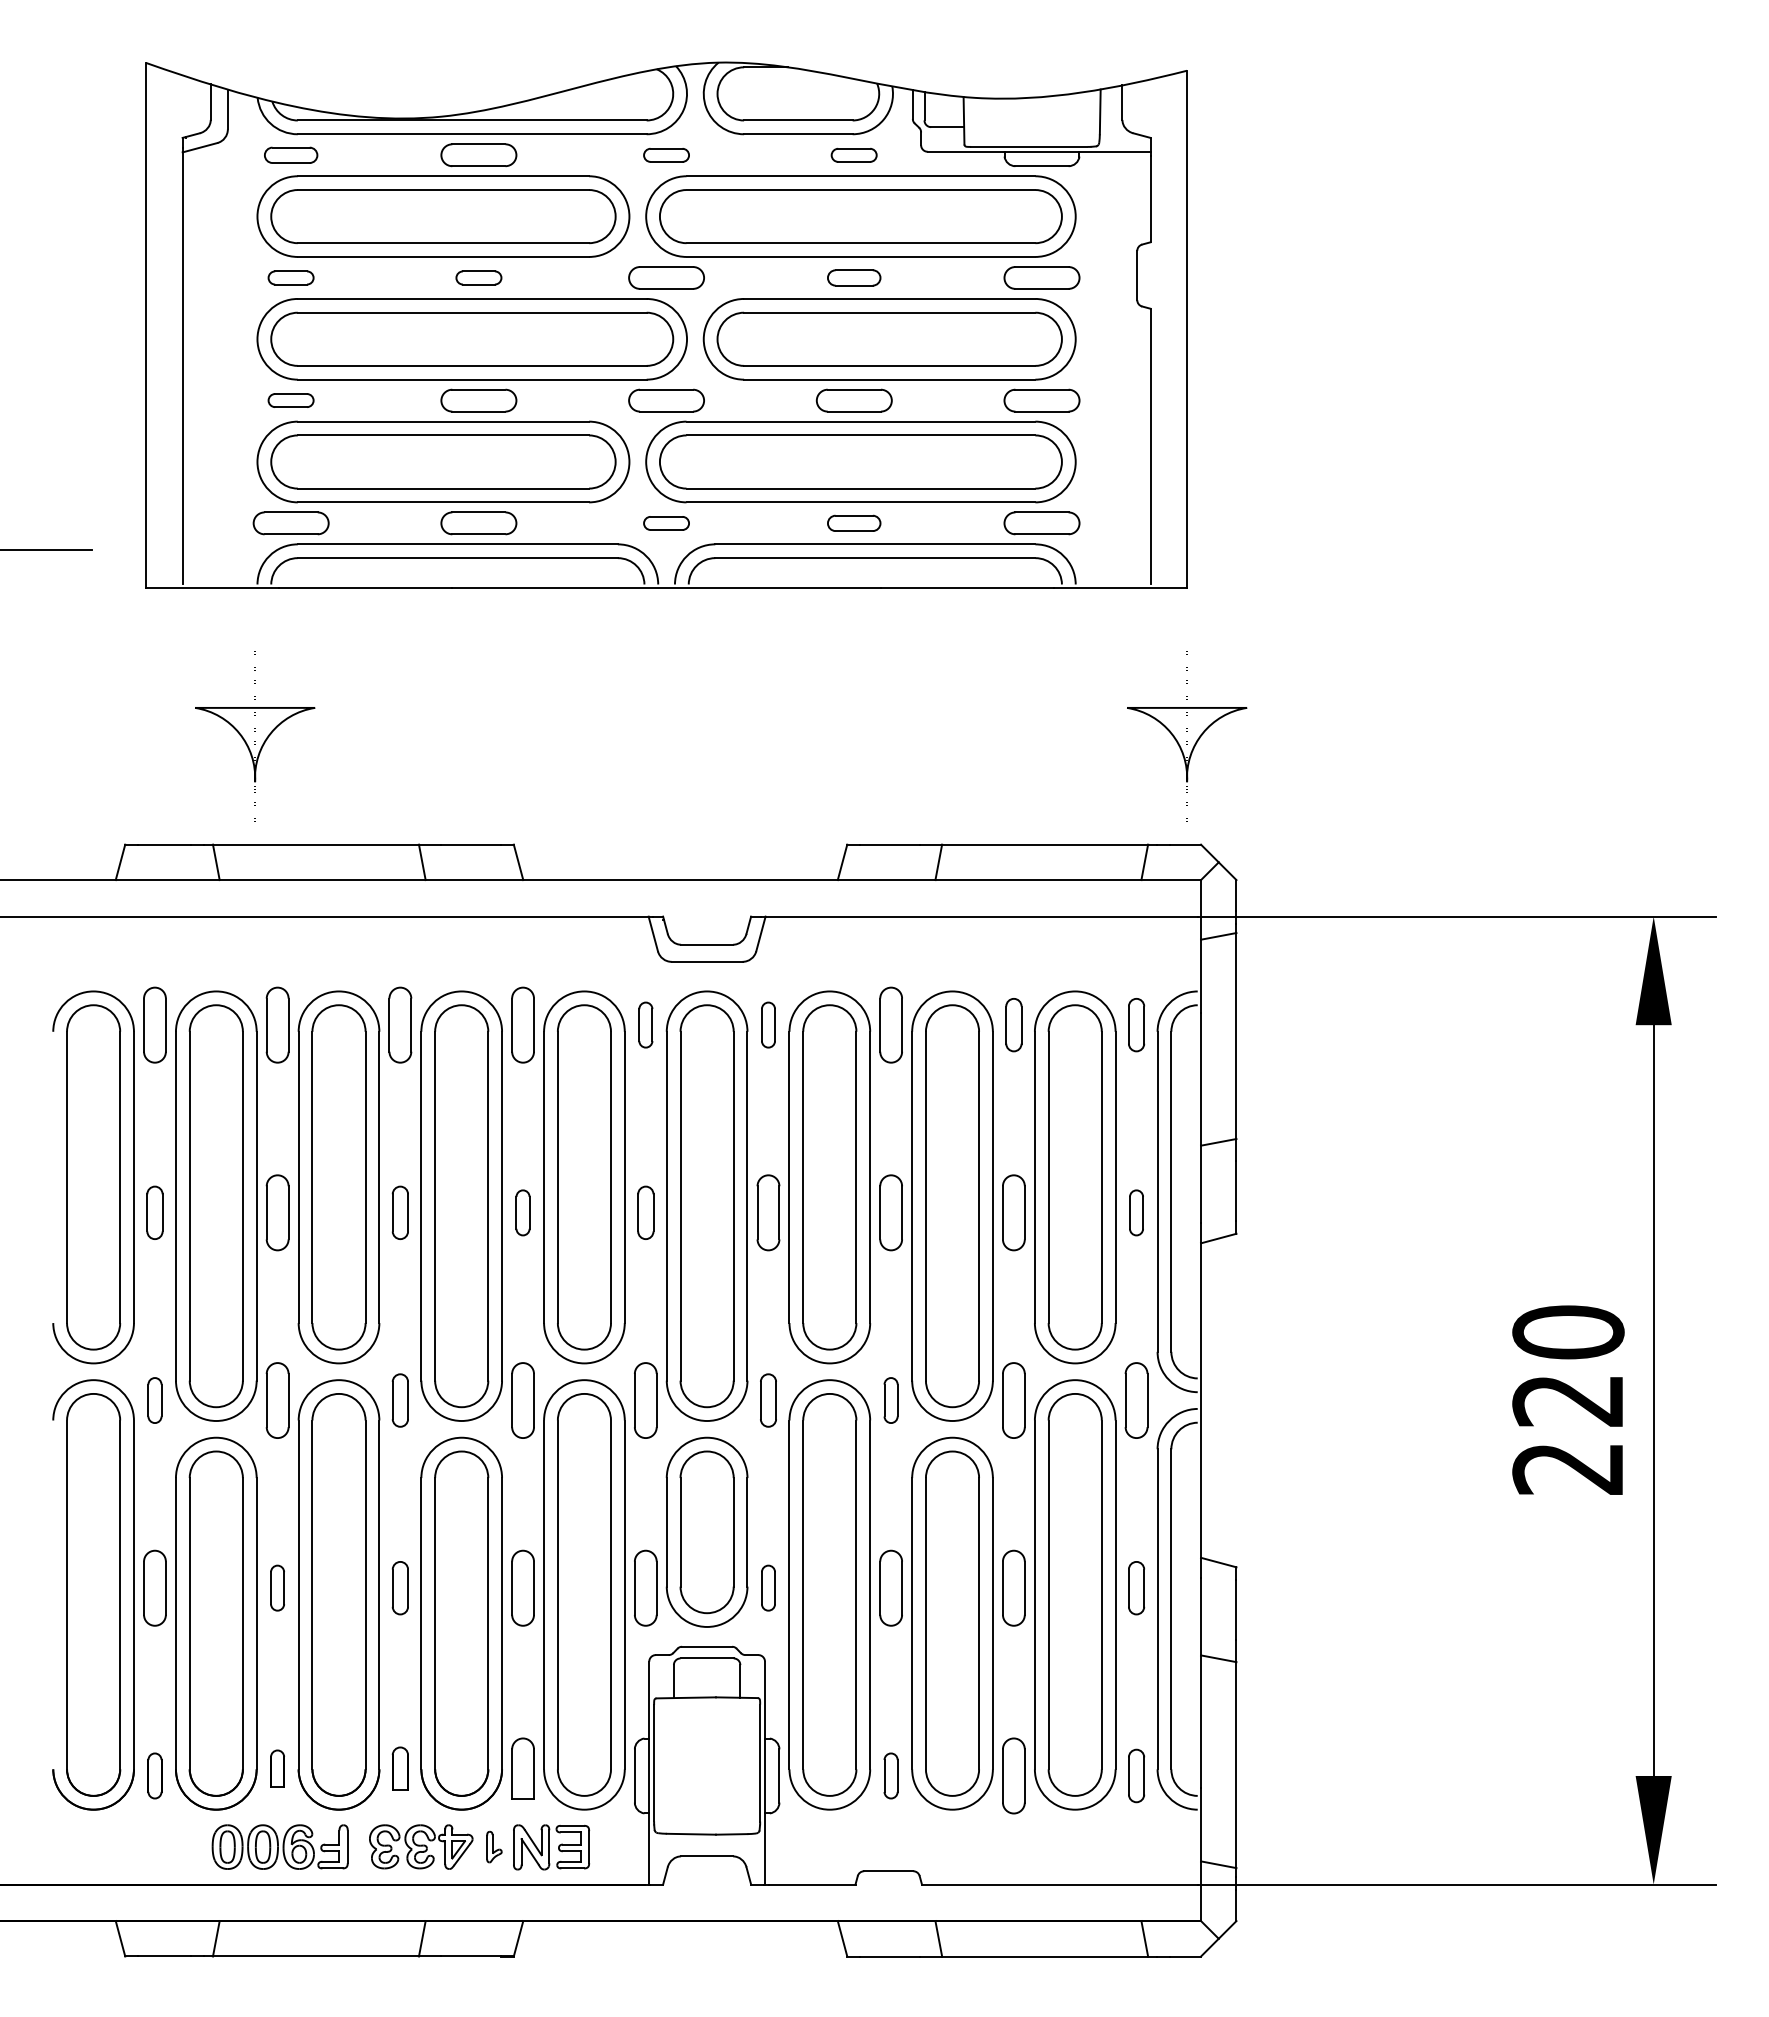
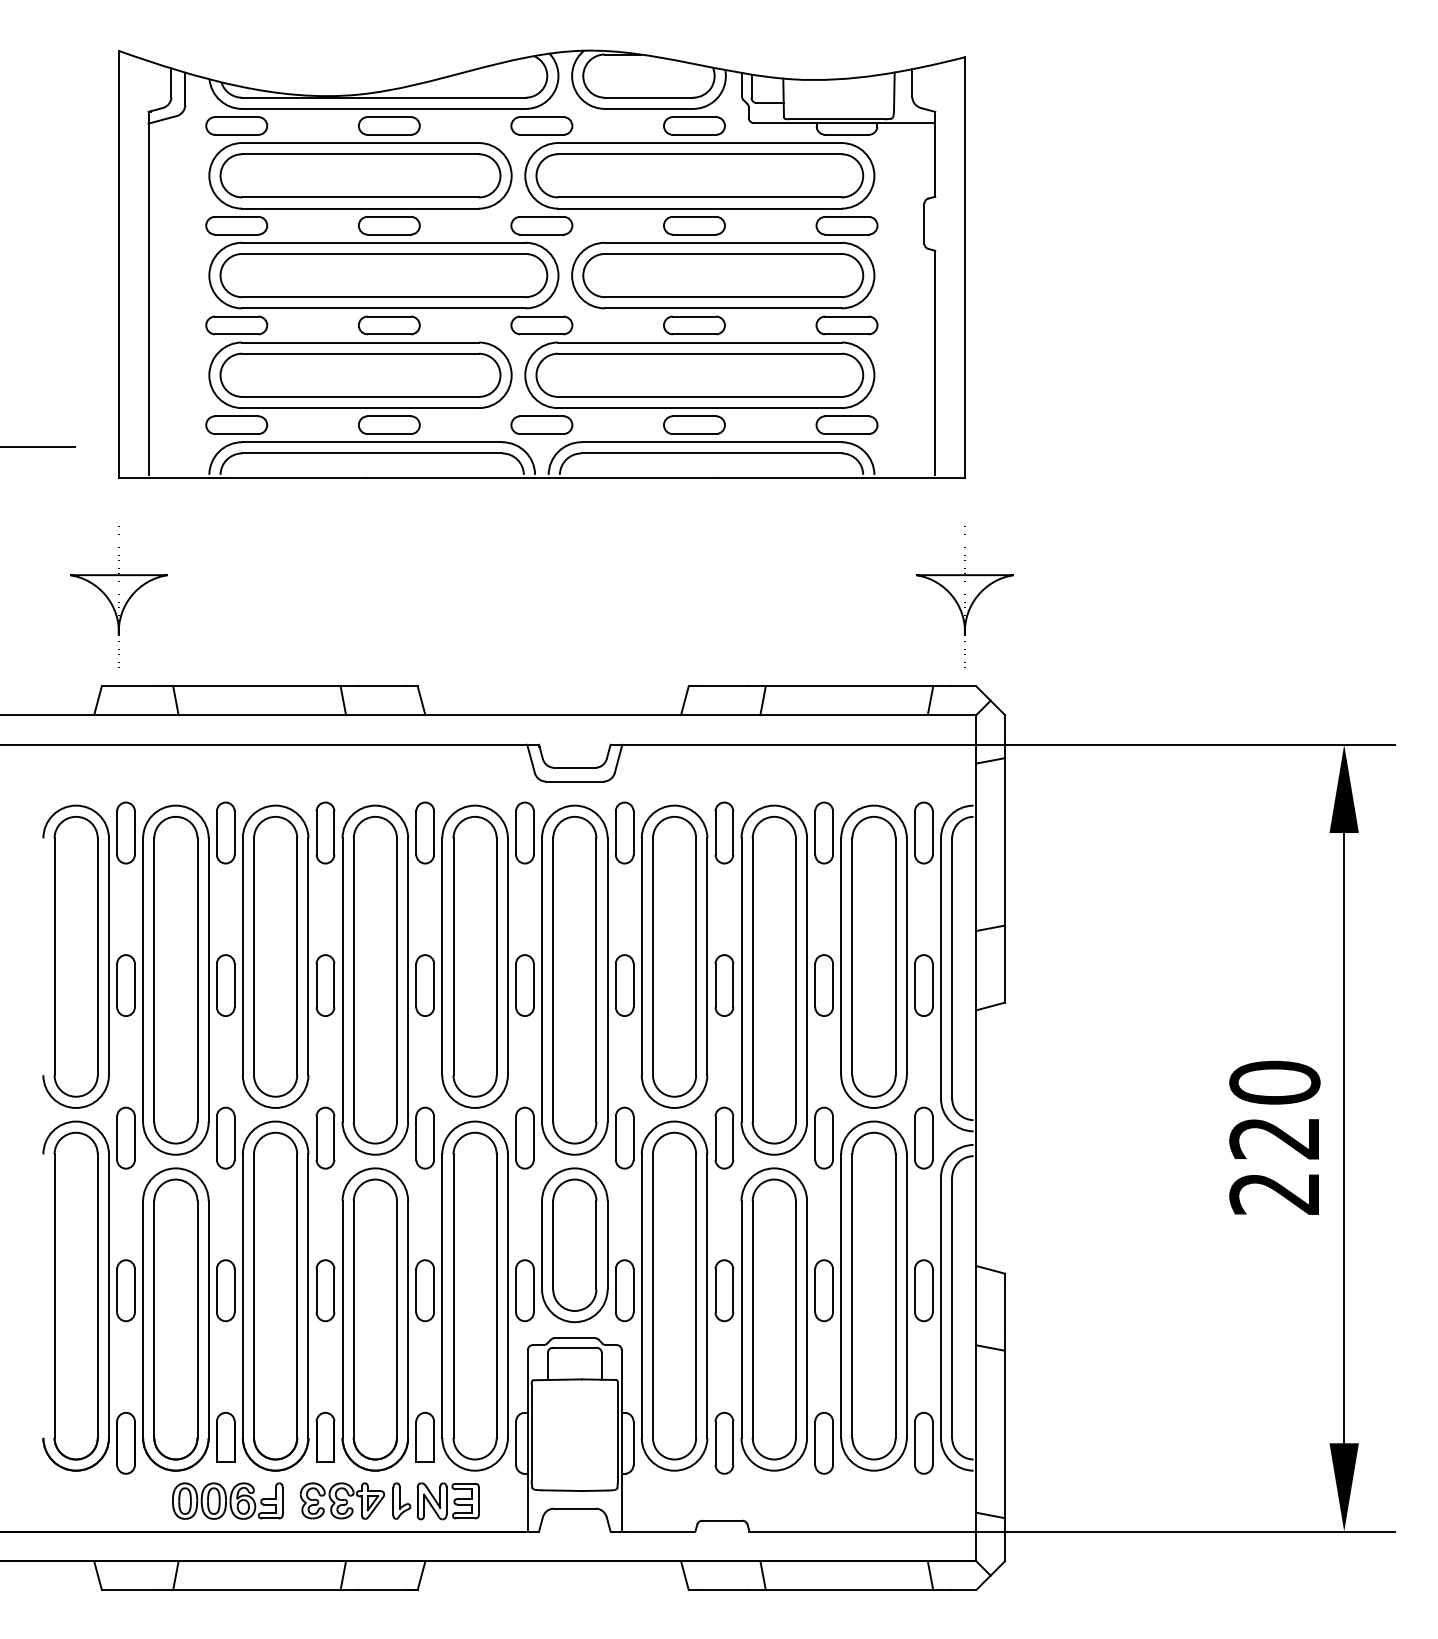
part: (290, 155) -> (236, 126), size x1.43
part: (666, 155) -> (541, 126), size x1.67
part: (853, 155) -> (693, 126), size x1.67
part: (290, 277) -> (236, 225), size x1.67
part: (478, 277) -> (389, 225), size x1.67
part: (853, 277) -> (693, 225), size x1.43
part: (290, 400) -> (236, 325), size x1.67
part: (666, 523) -> (541, 425), size x1.67
part: (853, 523) -> (693, 425), size x1.43
part: (255, 736) -> (119, 598), moved
part: (645, 1024) -> (524, 832), size x1.67
part: (768, 1024) -> (624, 832), size x1.67
part: (1013, 1024) -> (823, 832), size x1.43
part: (1136, 1024) -> (923, 832), size x1.43
part: (154, 1212) -> (125, 985), size x1.43
part: (400, 1212) -> (325, 985), size x1.43
part: (522, 1212) -> (424, 985), size x1.67
part: (645, 1212) -> (524, 985), size x1.43
part: (1136, 1212) -> (923, 985), size x1.67
part: (154, 1400) -> (125, 1138), size x1.67
part: (400, 1400) -> (325, 1138), size x1.43
part: (768, 1400) -> (624, 1138), size x1.43
part: (890, 1400) -> (723, 1138), size x1.67
part: (277, 1587) -> (225, 1290), size x1.67
part: (400, 1587) -> (325, 1290), size x1.43
part: (768, 1587) -> (624, 1290), size x1.67
part: (1136, 1587) -> (923, 1290), size x1.43
part: (277, 1768) -> (225, 1437), size x1.67
part: (400, 1768) -> (325, 1437), size x1.43
part: (154, 1775) -> (125, 1442), size x1.67
part: (890, 1775) -> (723, 1442), size x1.67
part: (1136, 1775) -> (923, 1442), size x1.43
part: (494, 1846) -> (402, 1500), size x1.43

